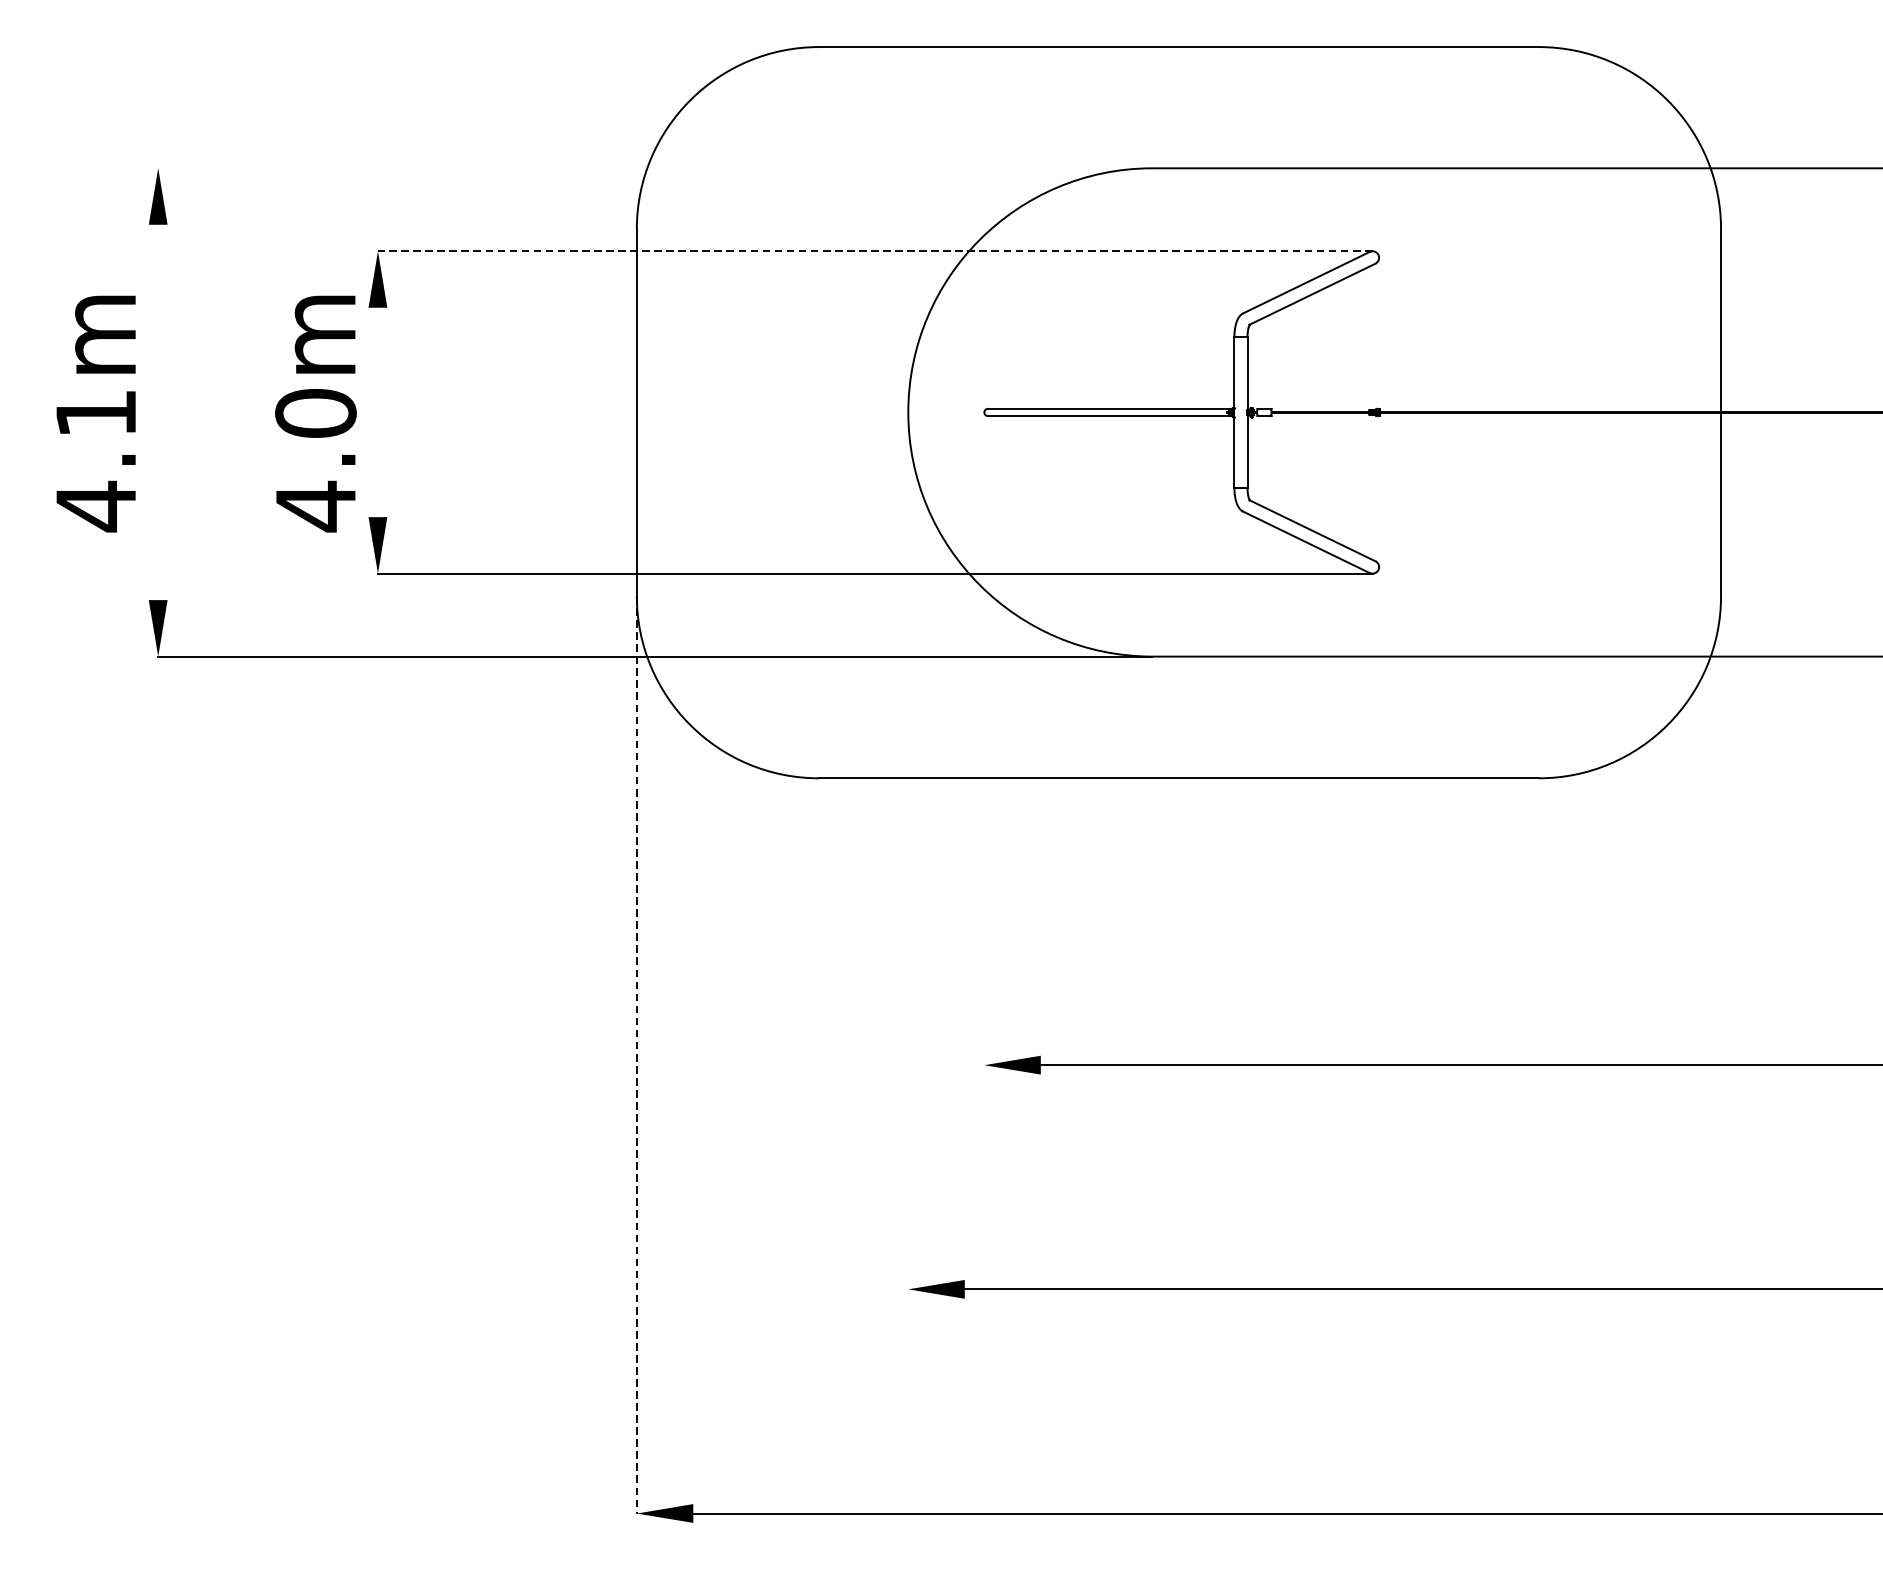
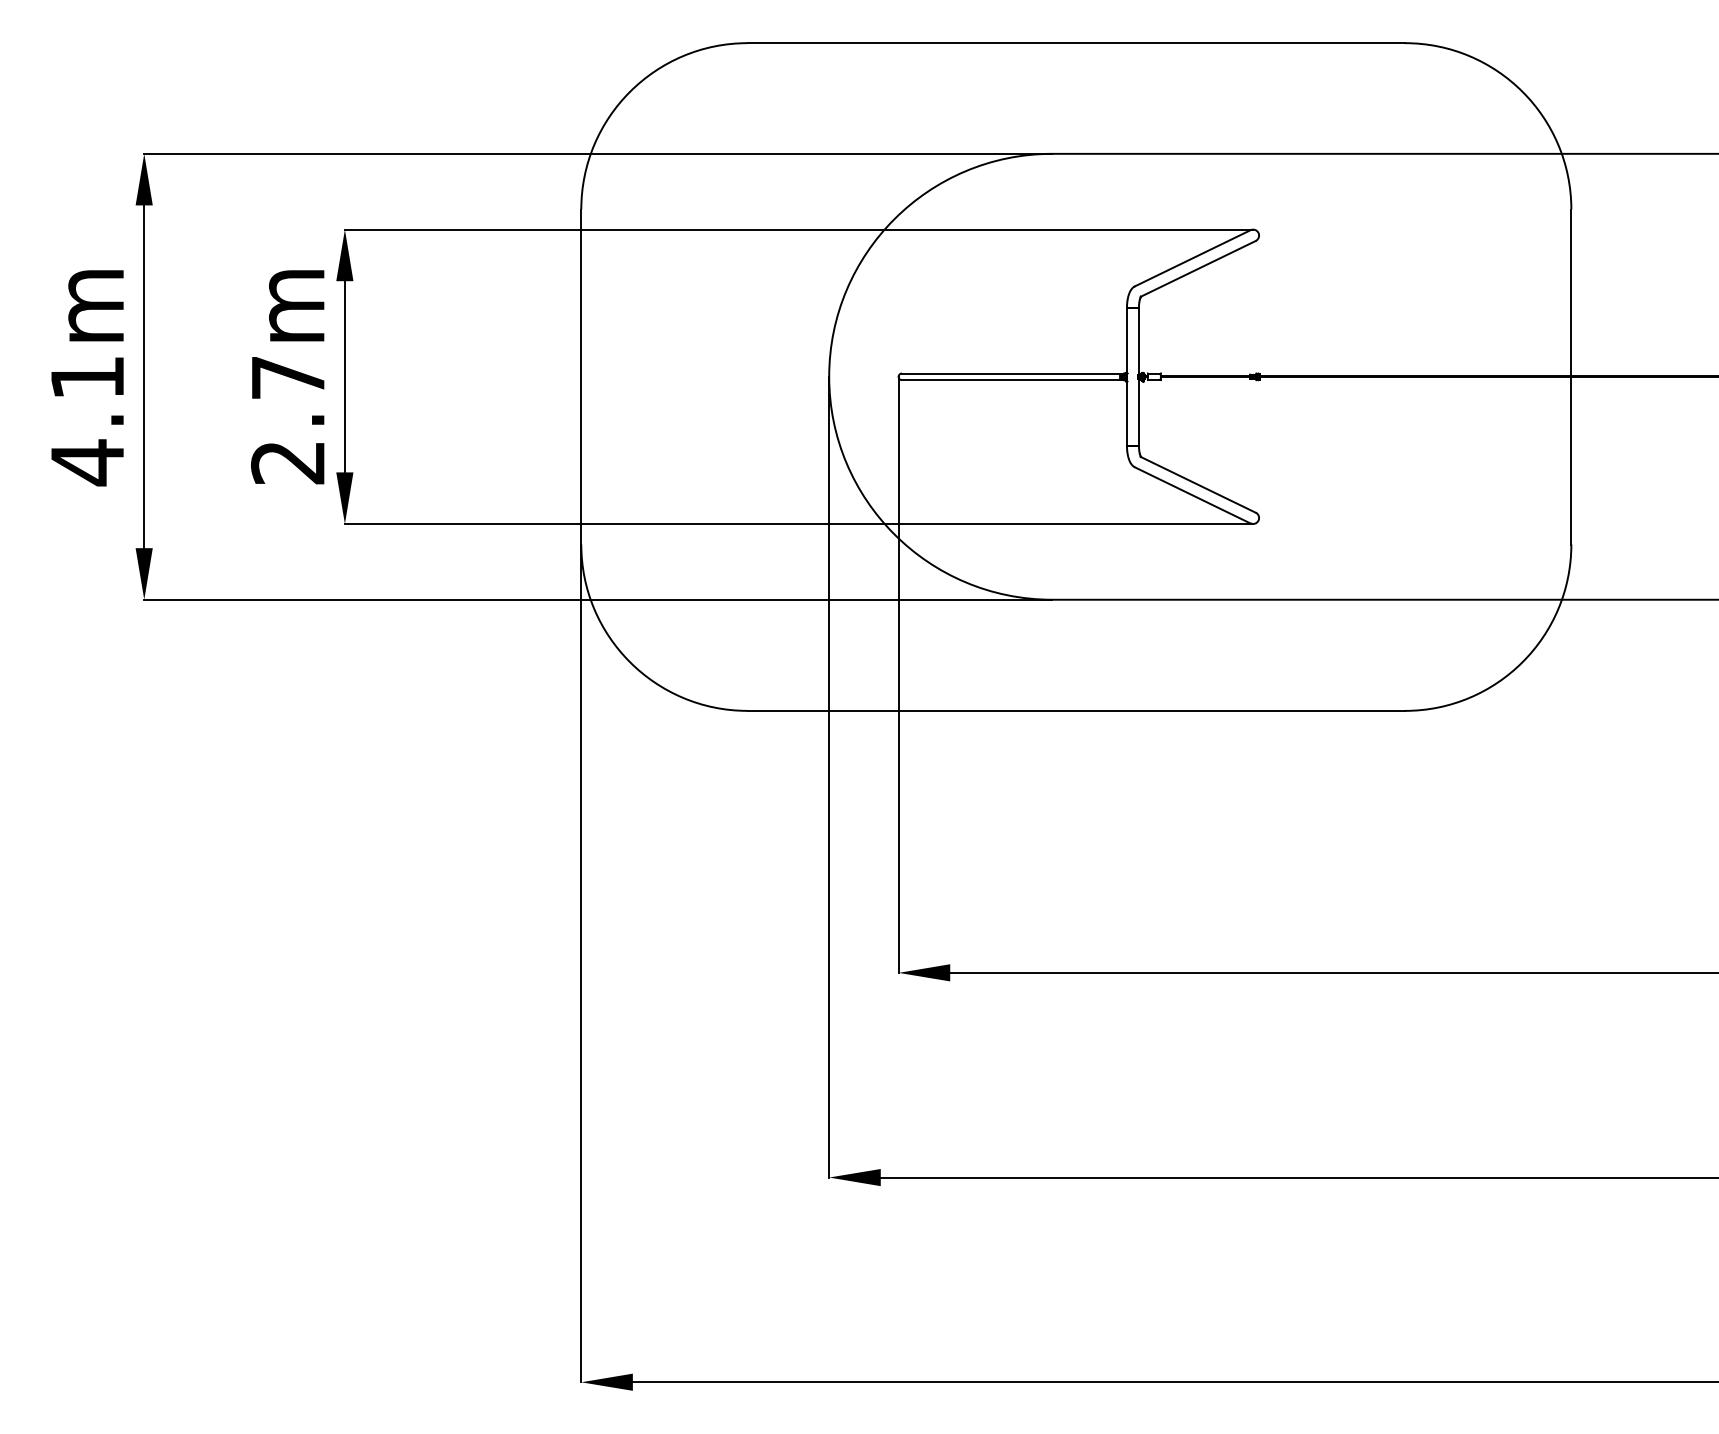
line: (655, 167) -> (598, 153), added
line: (874, 251) -> (798, 229), dashed -> solid
line: (158, 412) -> (144, 376), added
line: (377, 412) -> (344, 376), added
text: (316, 460) -> (288, 420), 4.0m -> 2.7m
line: (984, 738) -> (898, 674), added
line: (908, 850) -> (829, 776), added
line: (637, 1054) -> (581, 963), dashed -> solid

